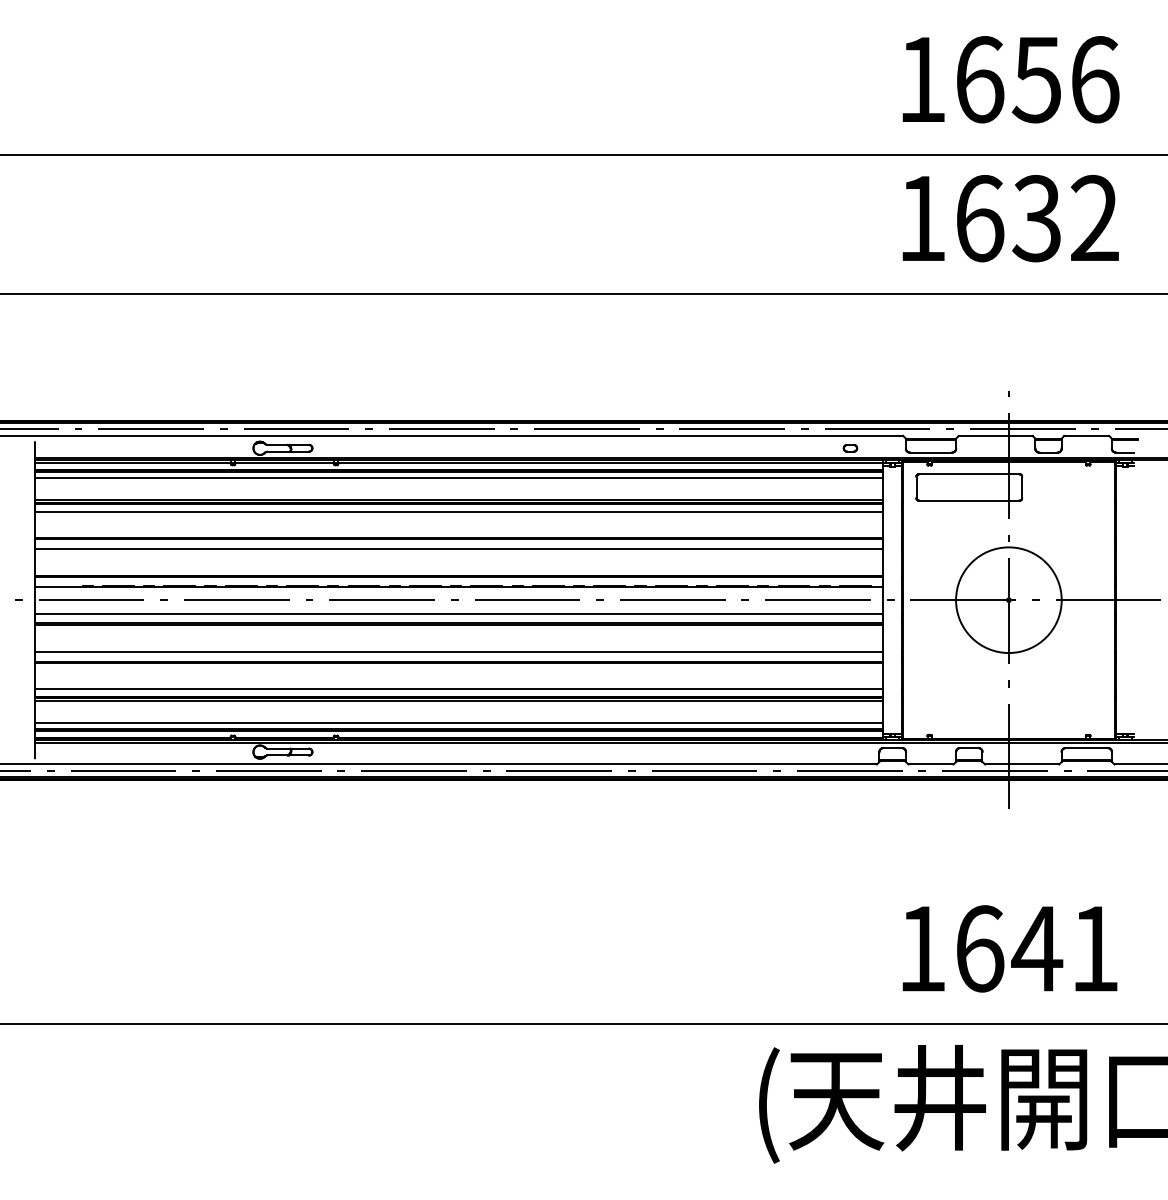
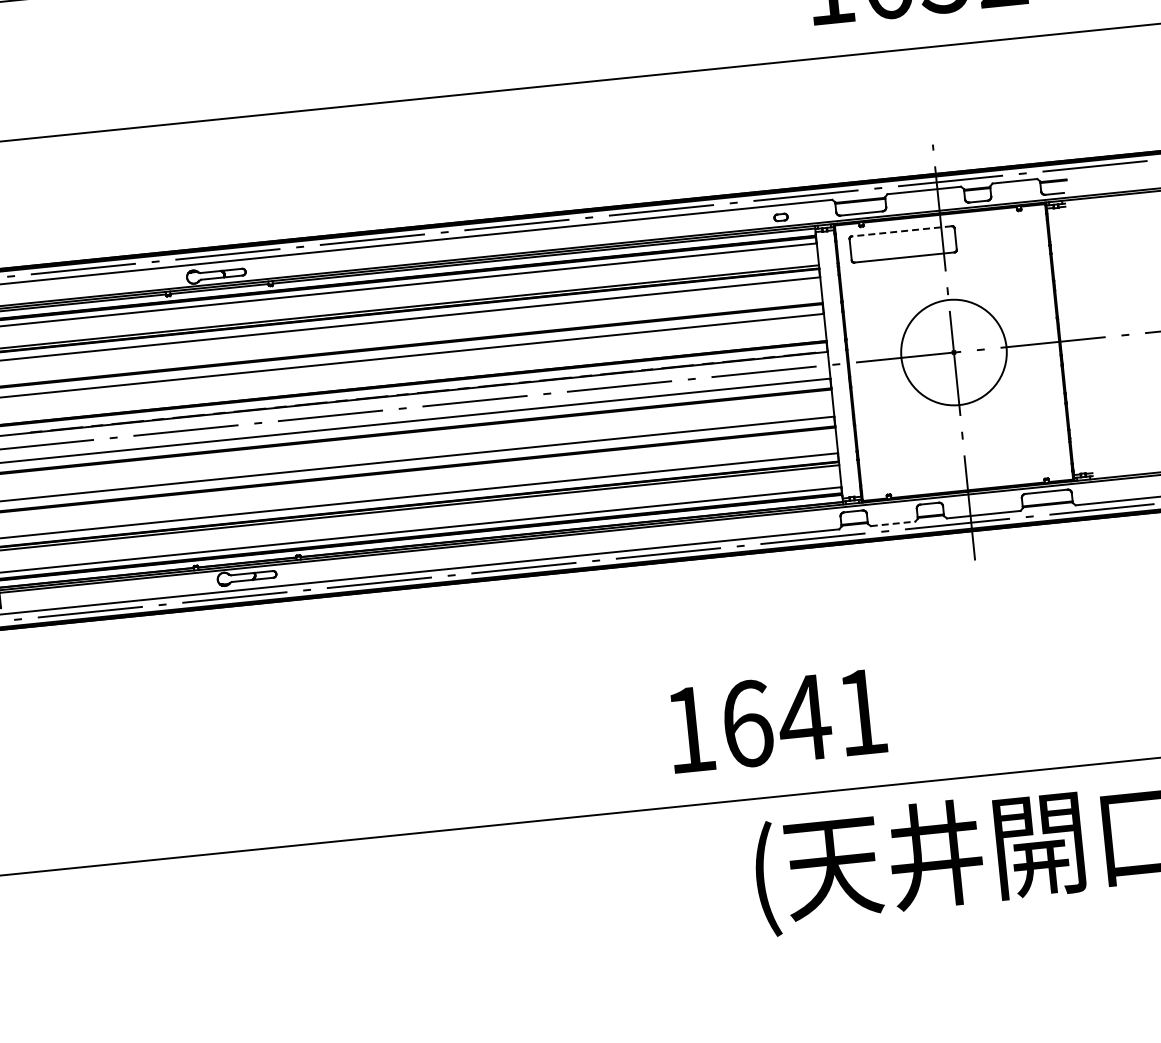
line: (968, 474) -> (901, 231), solid -> dashed
line: (931, 764) -> (893, 523), solid -> dashed
text: (1009, 948) -> (776, 720), moved

